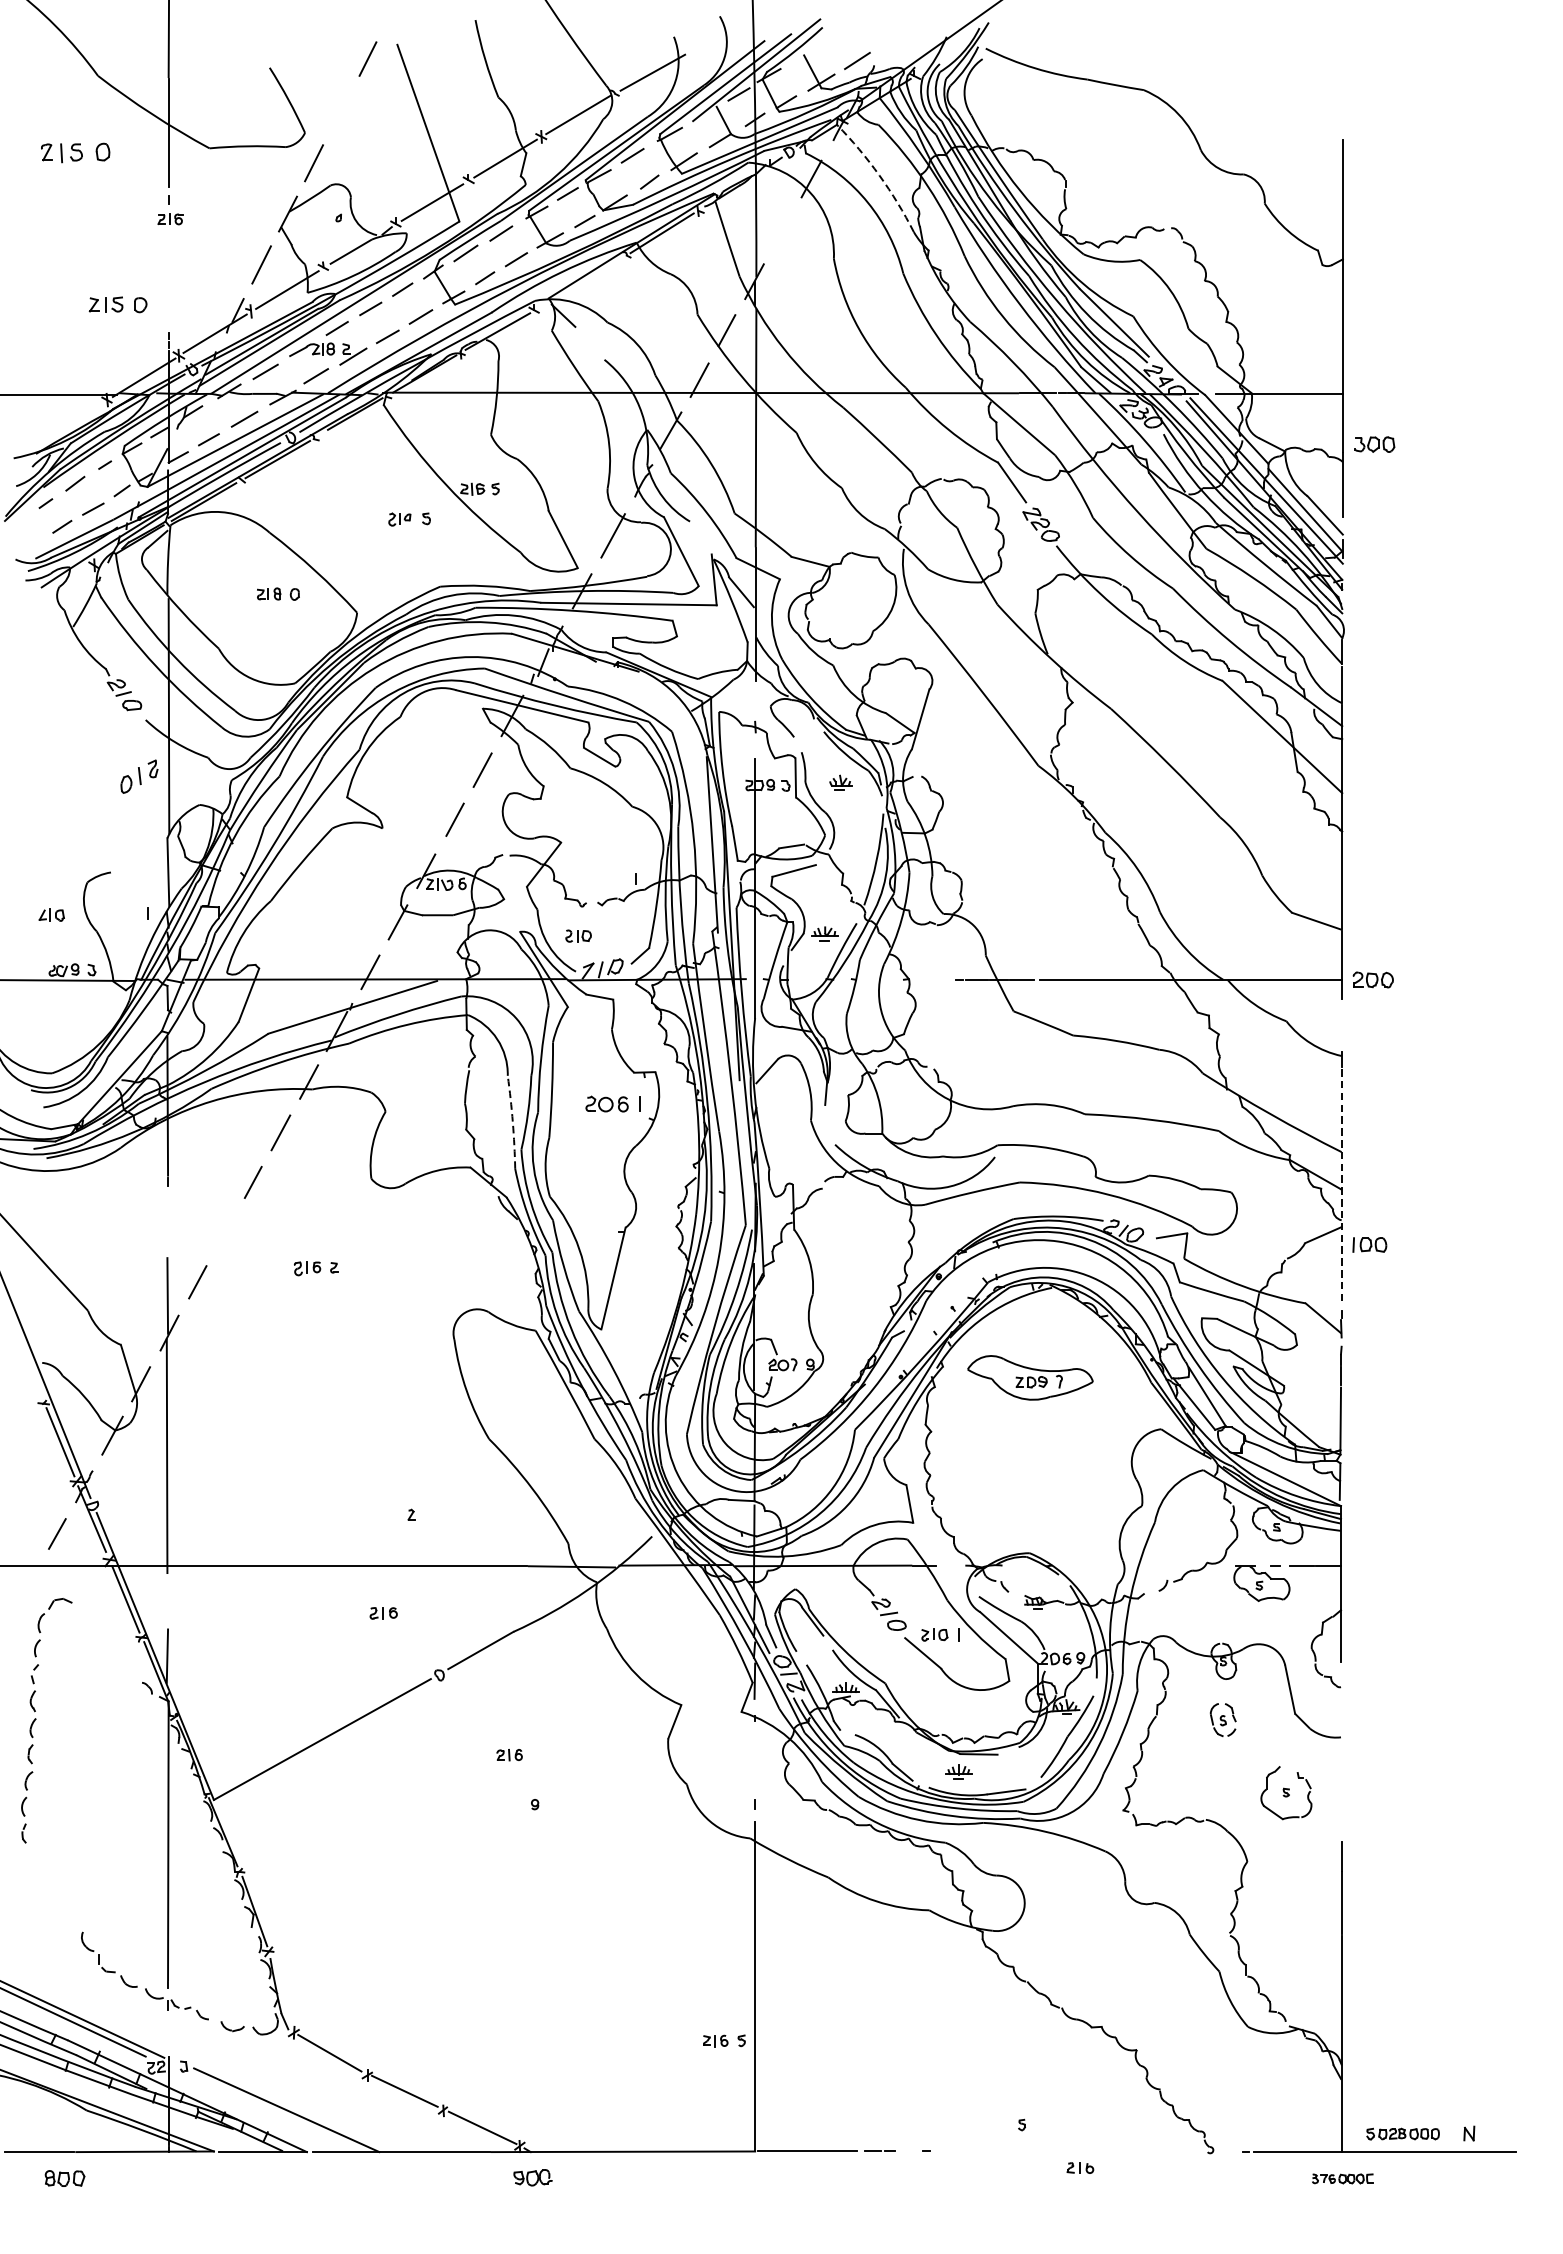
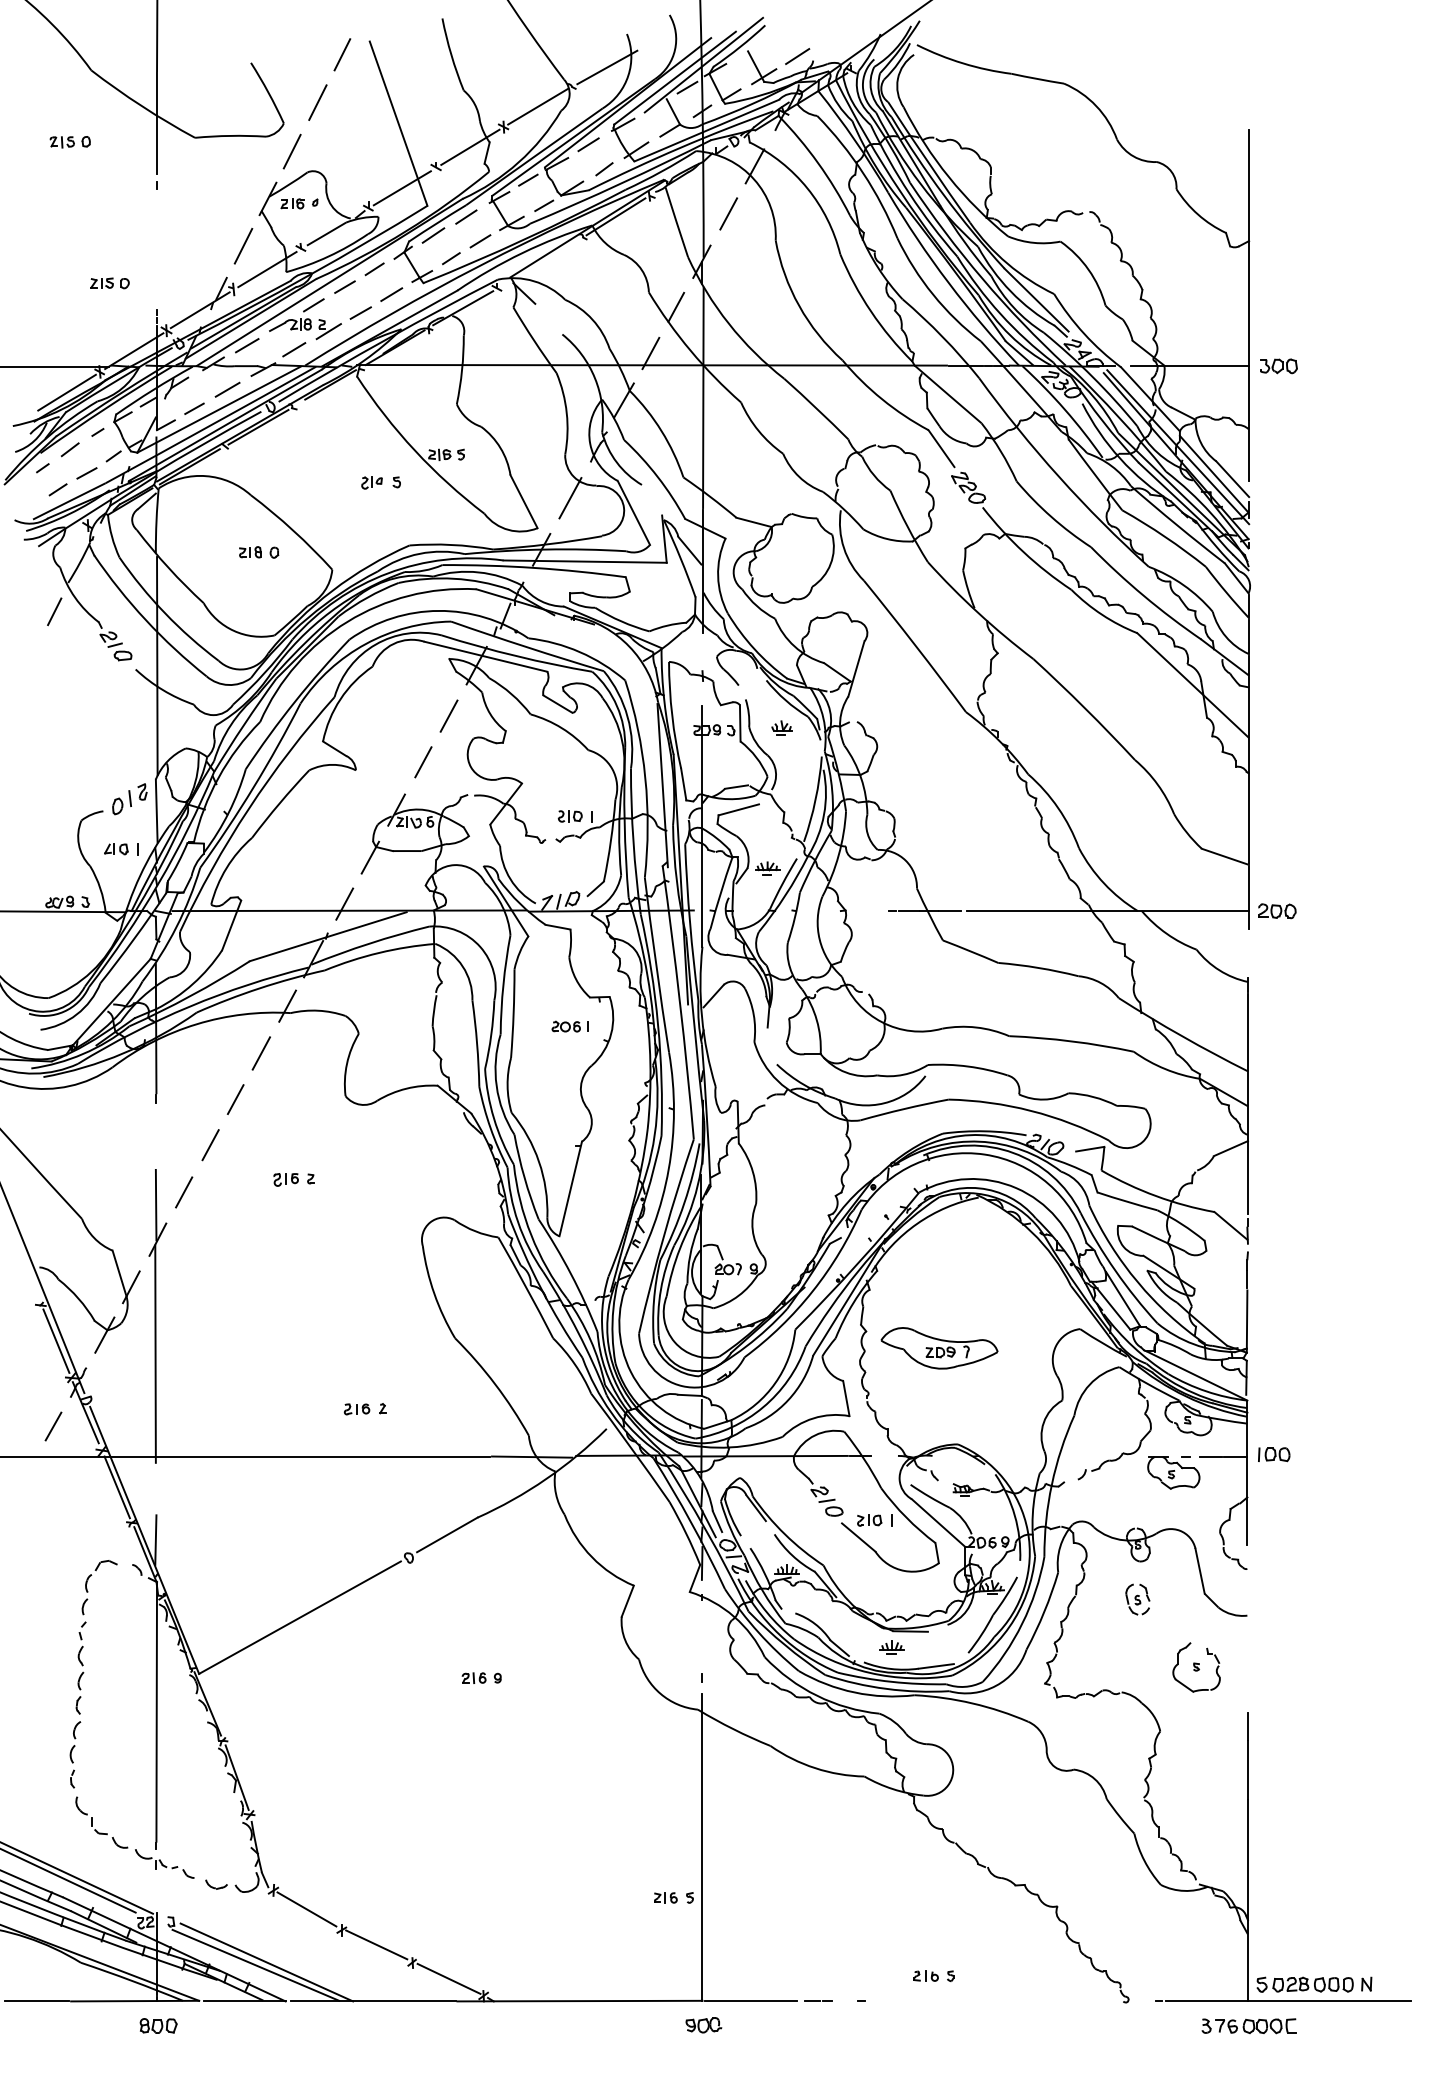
line: (341, 110) -> (317, 102), added
part: (74, 153) -> (69, 142), size x0.62
arc: (879, 175) -> (818, 163), dashed -> solid
part: (170, 218) -> (292, 203), moved
line: (783, 229) -> (728, 213), added
part: (117, 305) -> (109, 283), size x0.71
line: (71, 422) -> (66, 392), added
part: (1374, 444) -> (1278, 366), moved
line: (58, 657) -> (54, 611), added
part: (139, 777) -> (129, 799), moved
part: (51, 915) -> (116, 849), moved
part: (577, 936) -> (569, 816), moved
part: (612, 1103) -> (569, 1026), size x0.71
arc: (513, 1122) -> (477, 1043), dashed -> solid
line: (1341, 1187) -> (1247, 1104), dashed -> solid
line: (226, 1231) -> (210, 1145), added
part: (1370, 1244) -> (1274, 1454), moved
part: (1030, 1378) -> (939, 1348), moved
part: (383, 1613) -> (356, 1409), moved
part: (36, 1718) -> (84, 1672), moved
part: (508, 1754) -> (473, 1677), moved
line: (274, 2112) -> (255, 1964), added
part: (1402, 2133) -> (1304, 1984), size x1.43
part: (1079, 2167) -> (925, 1975), moved
part: (64, 2178) -> (158, 2025), moved
part: (532, 2178) -> (703, 2025), moved
part: (1342, 2179) -> (1248, 2026), size x1.67

